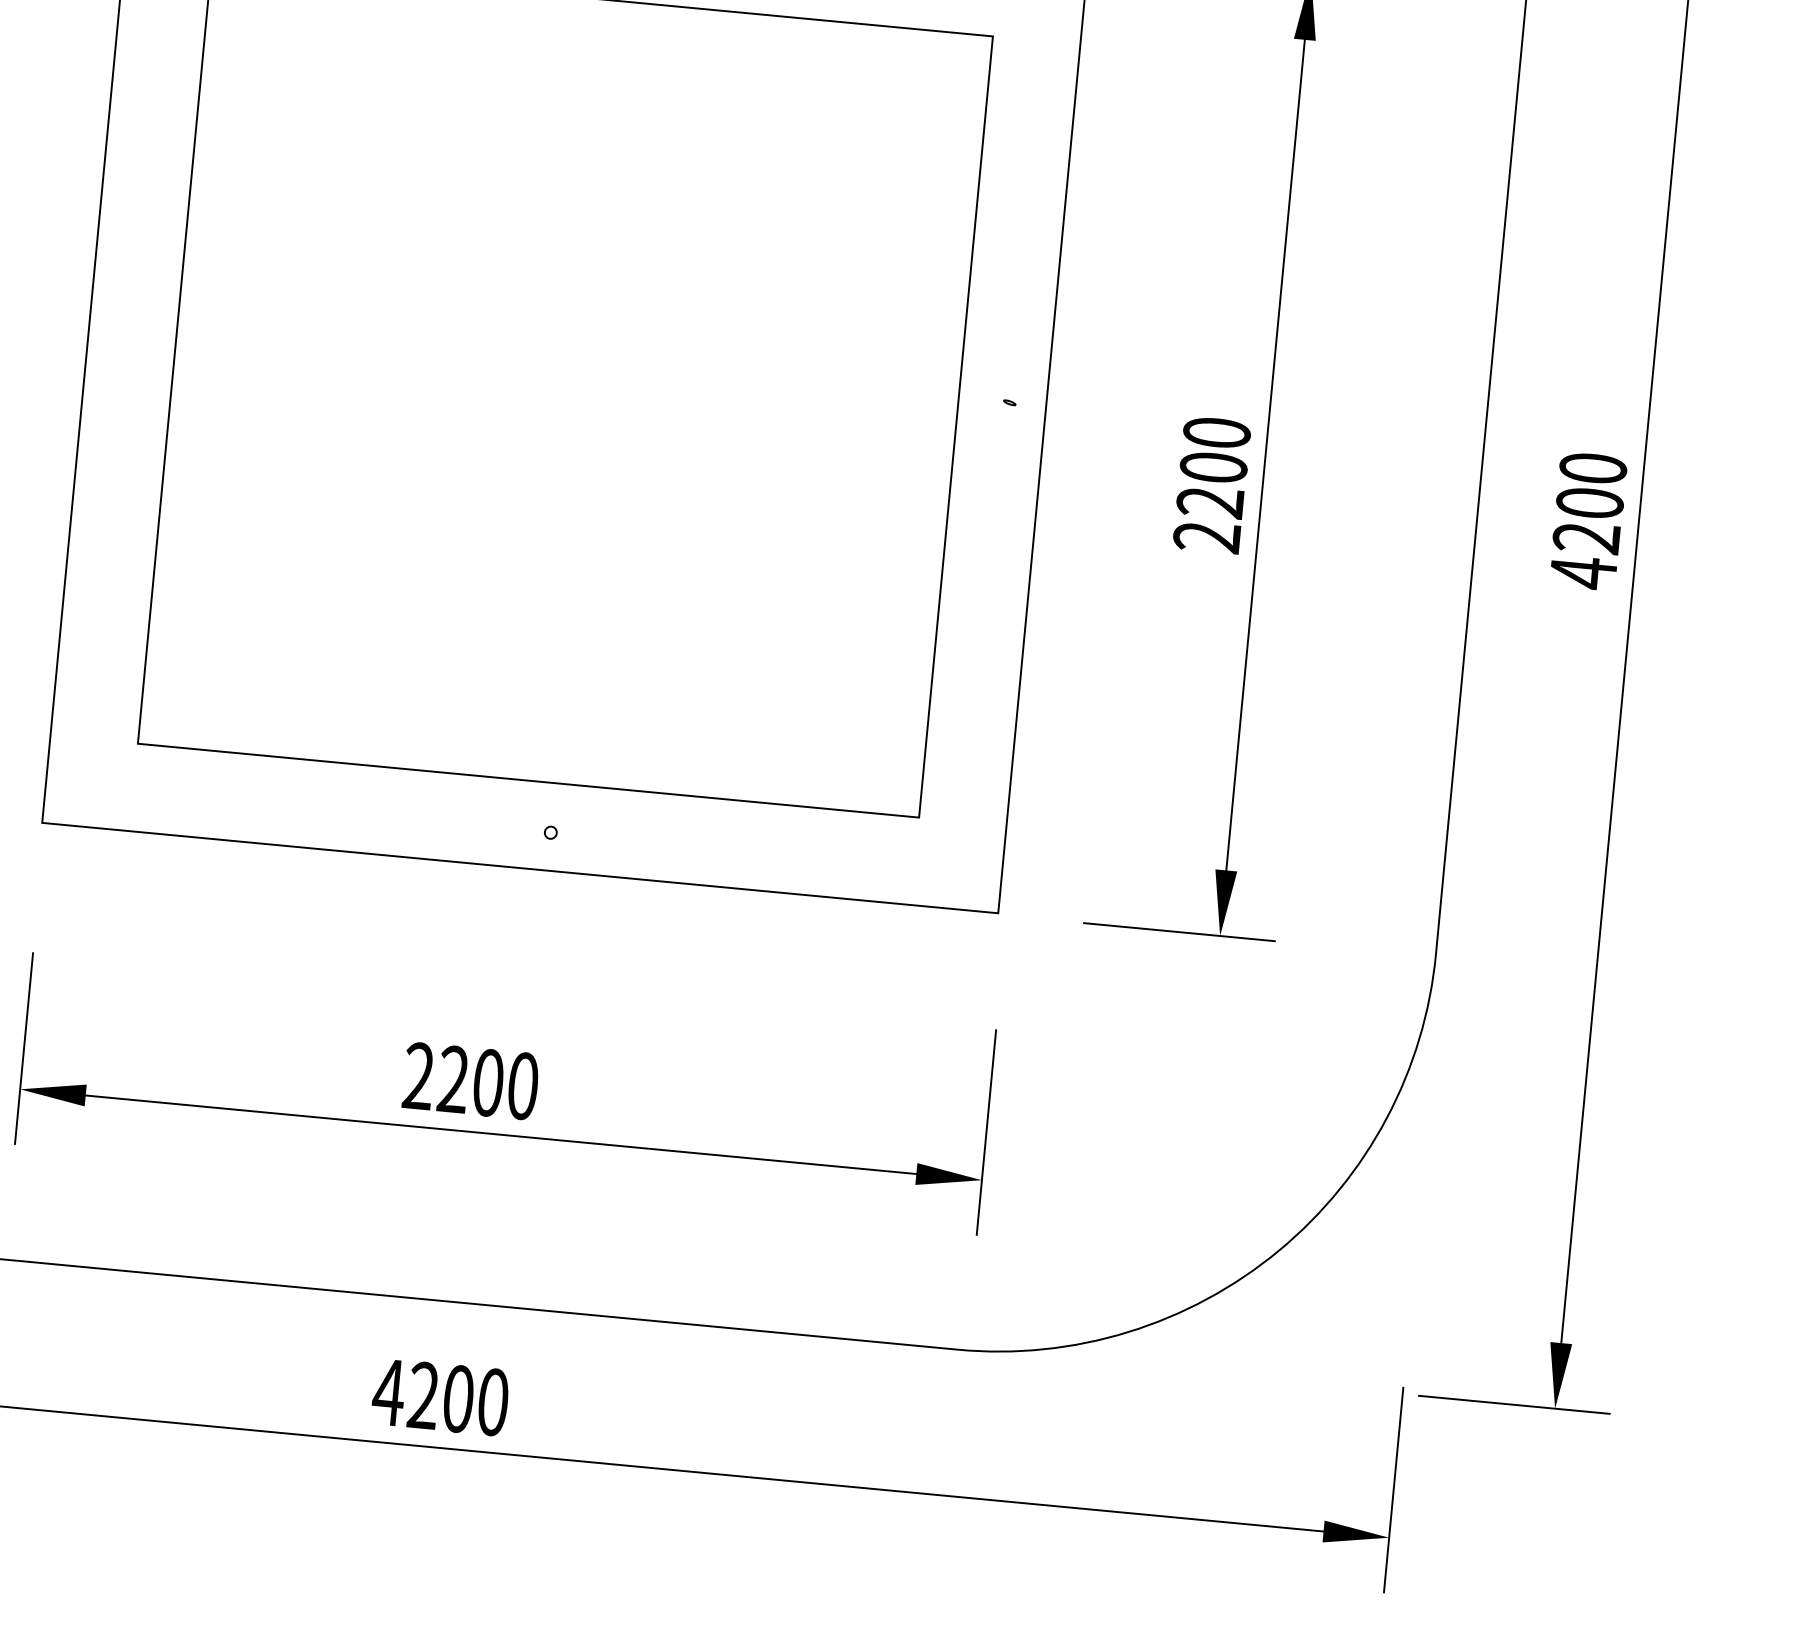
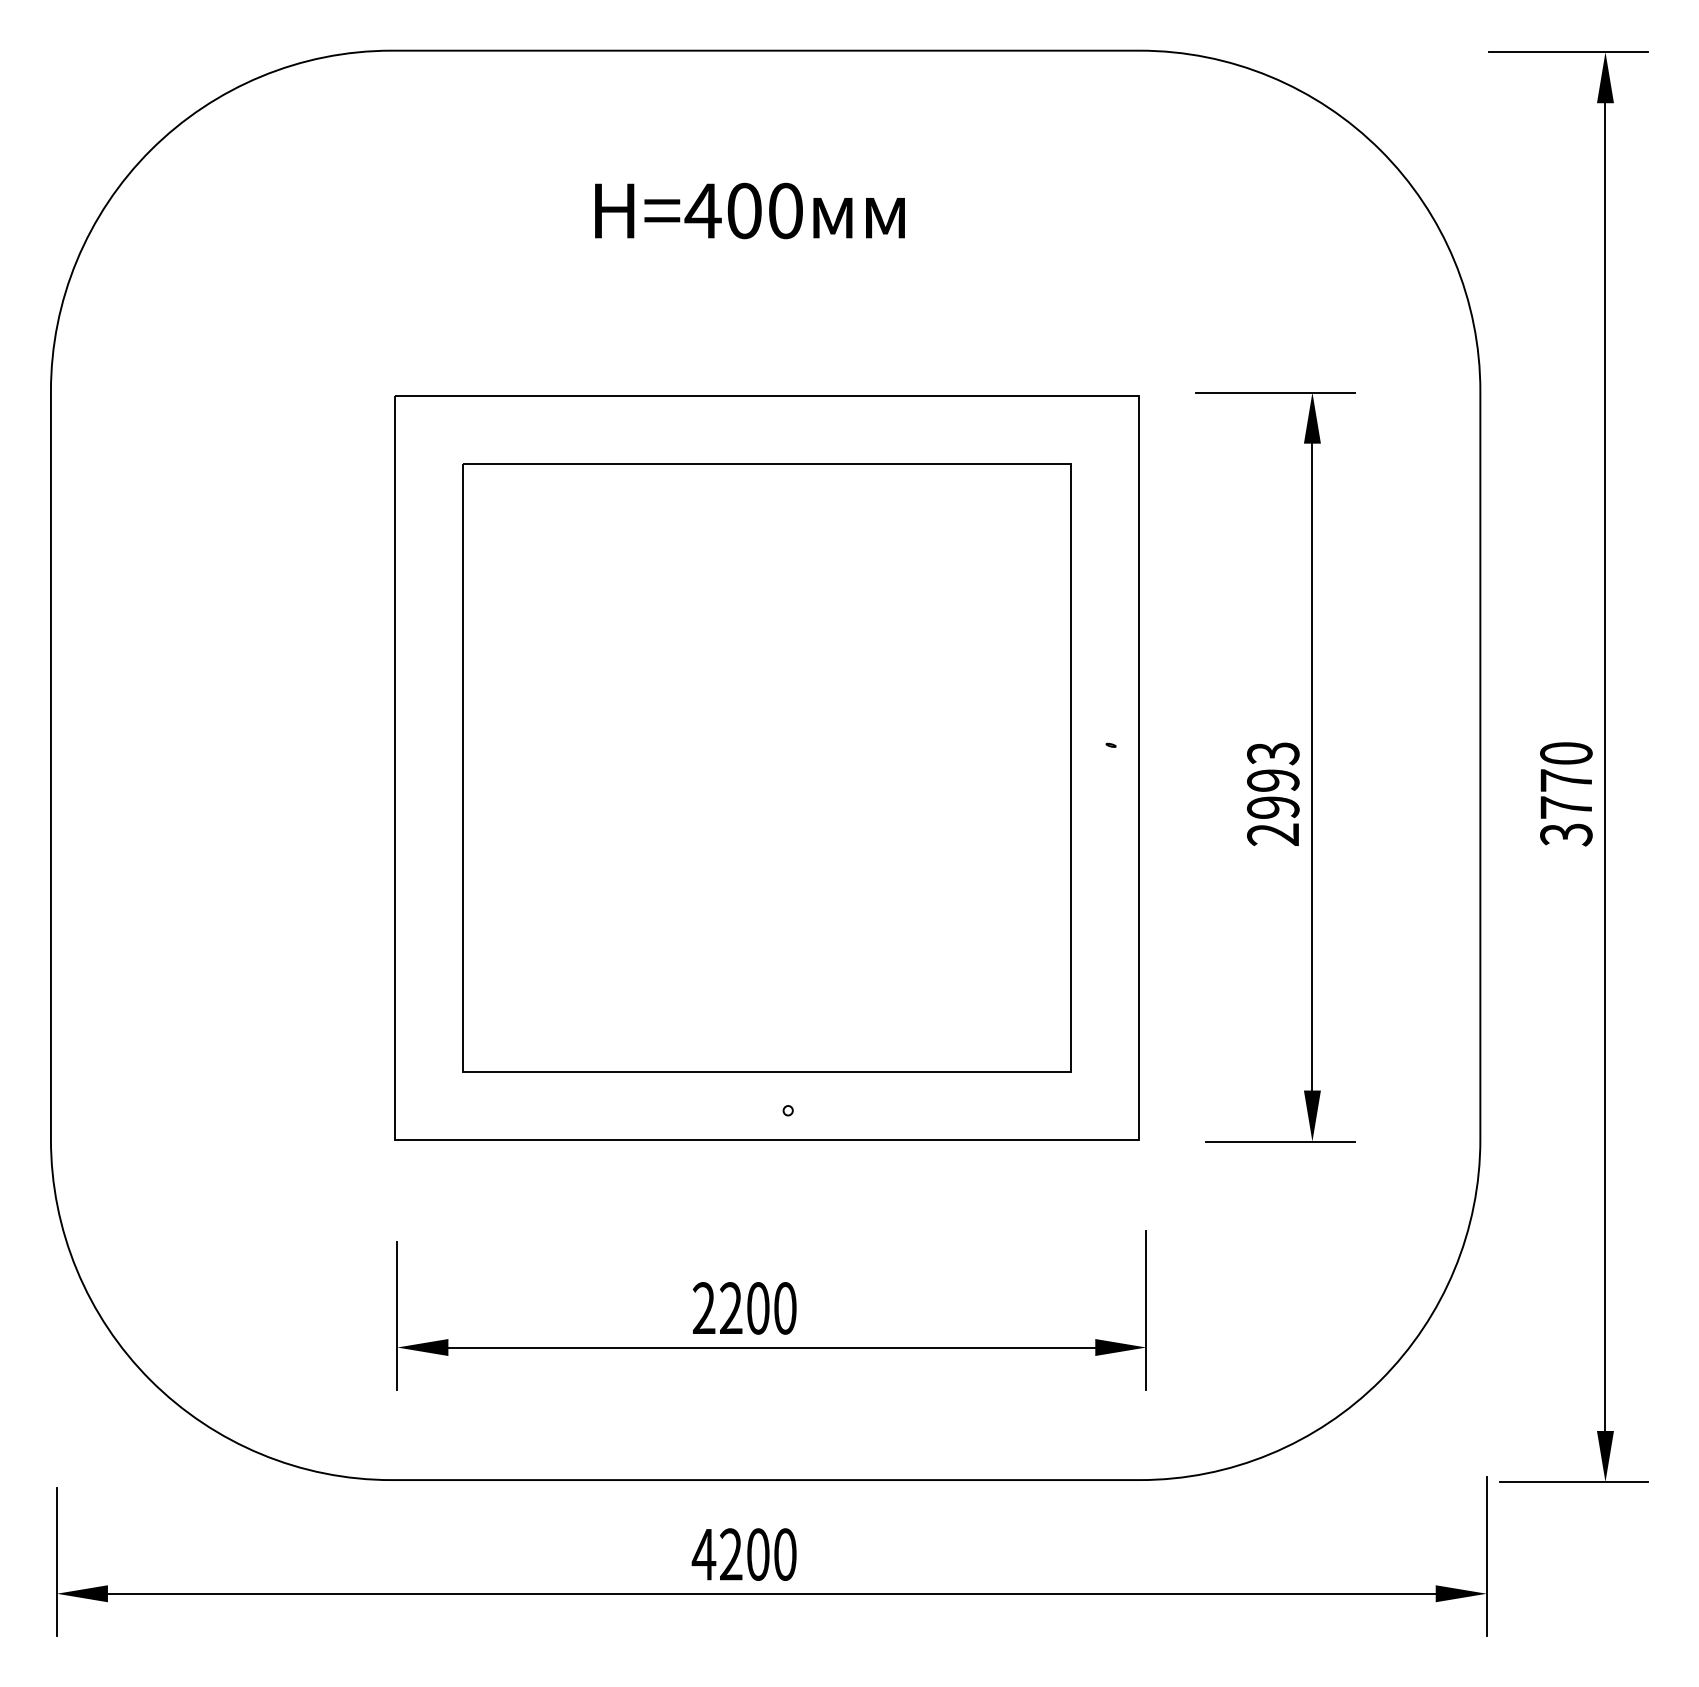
text: (1213, 467) -> (1273, 780), 2200 -> 2993
text: (1586, 539) -> (1566, 808), 4200 -> 3770

